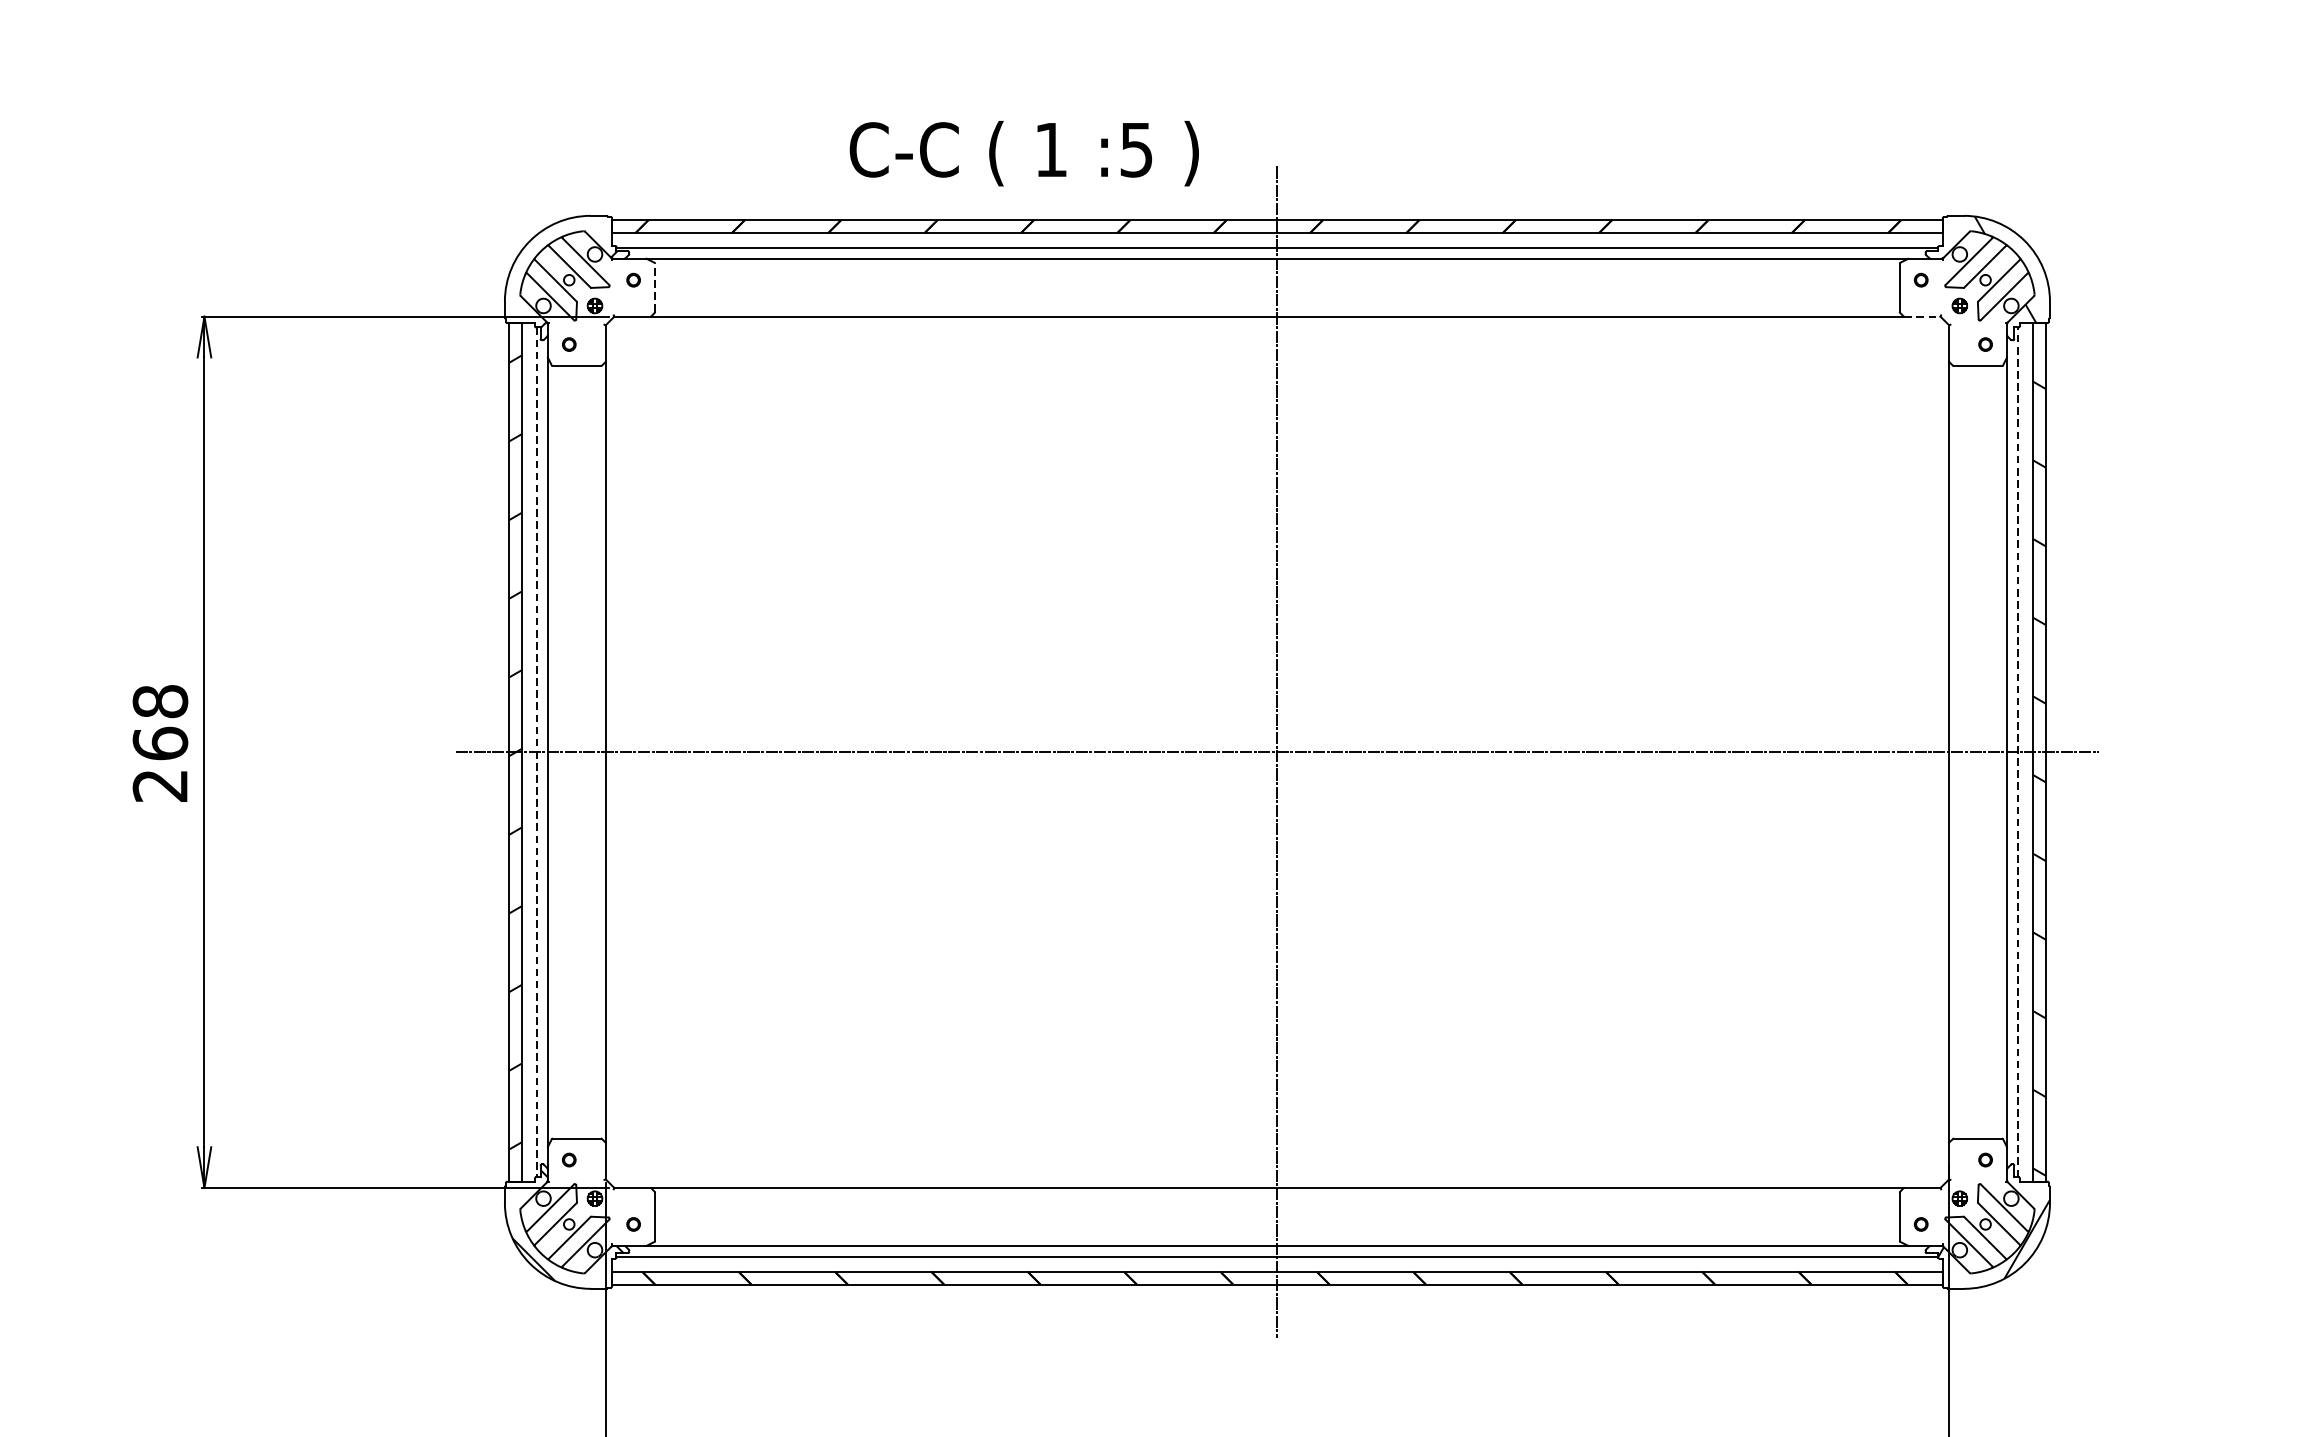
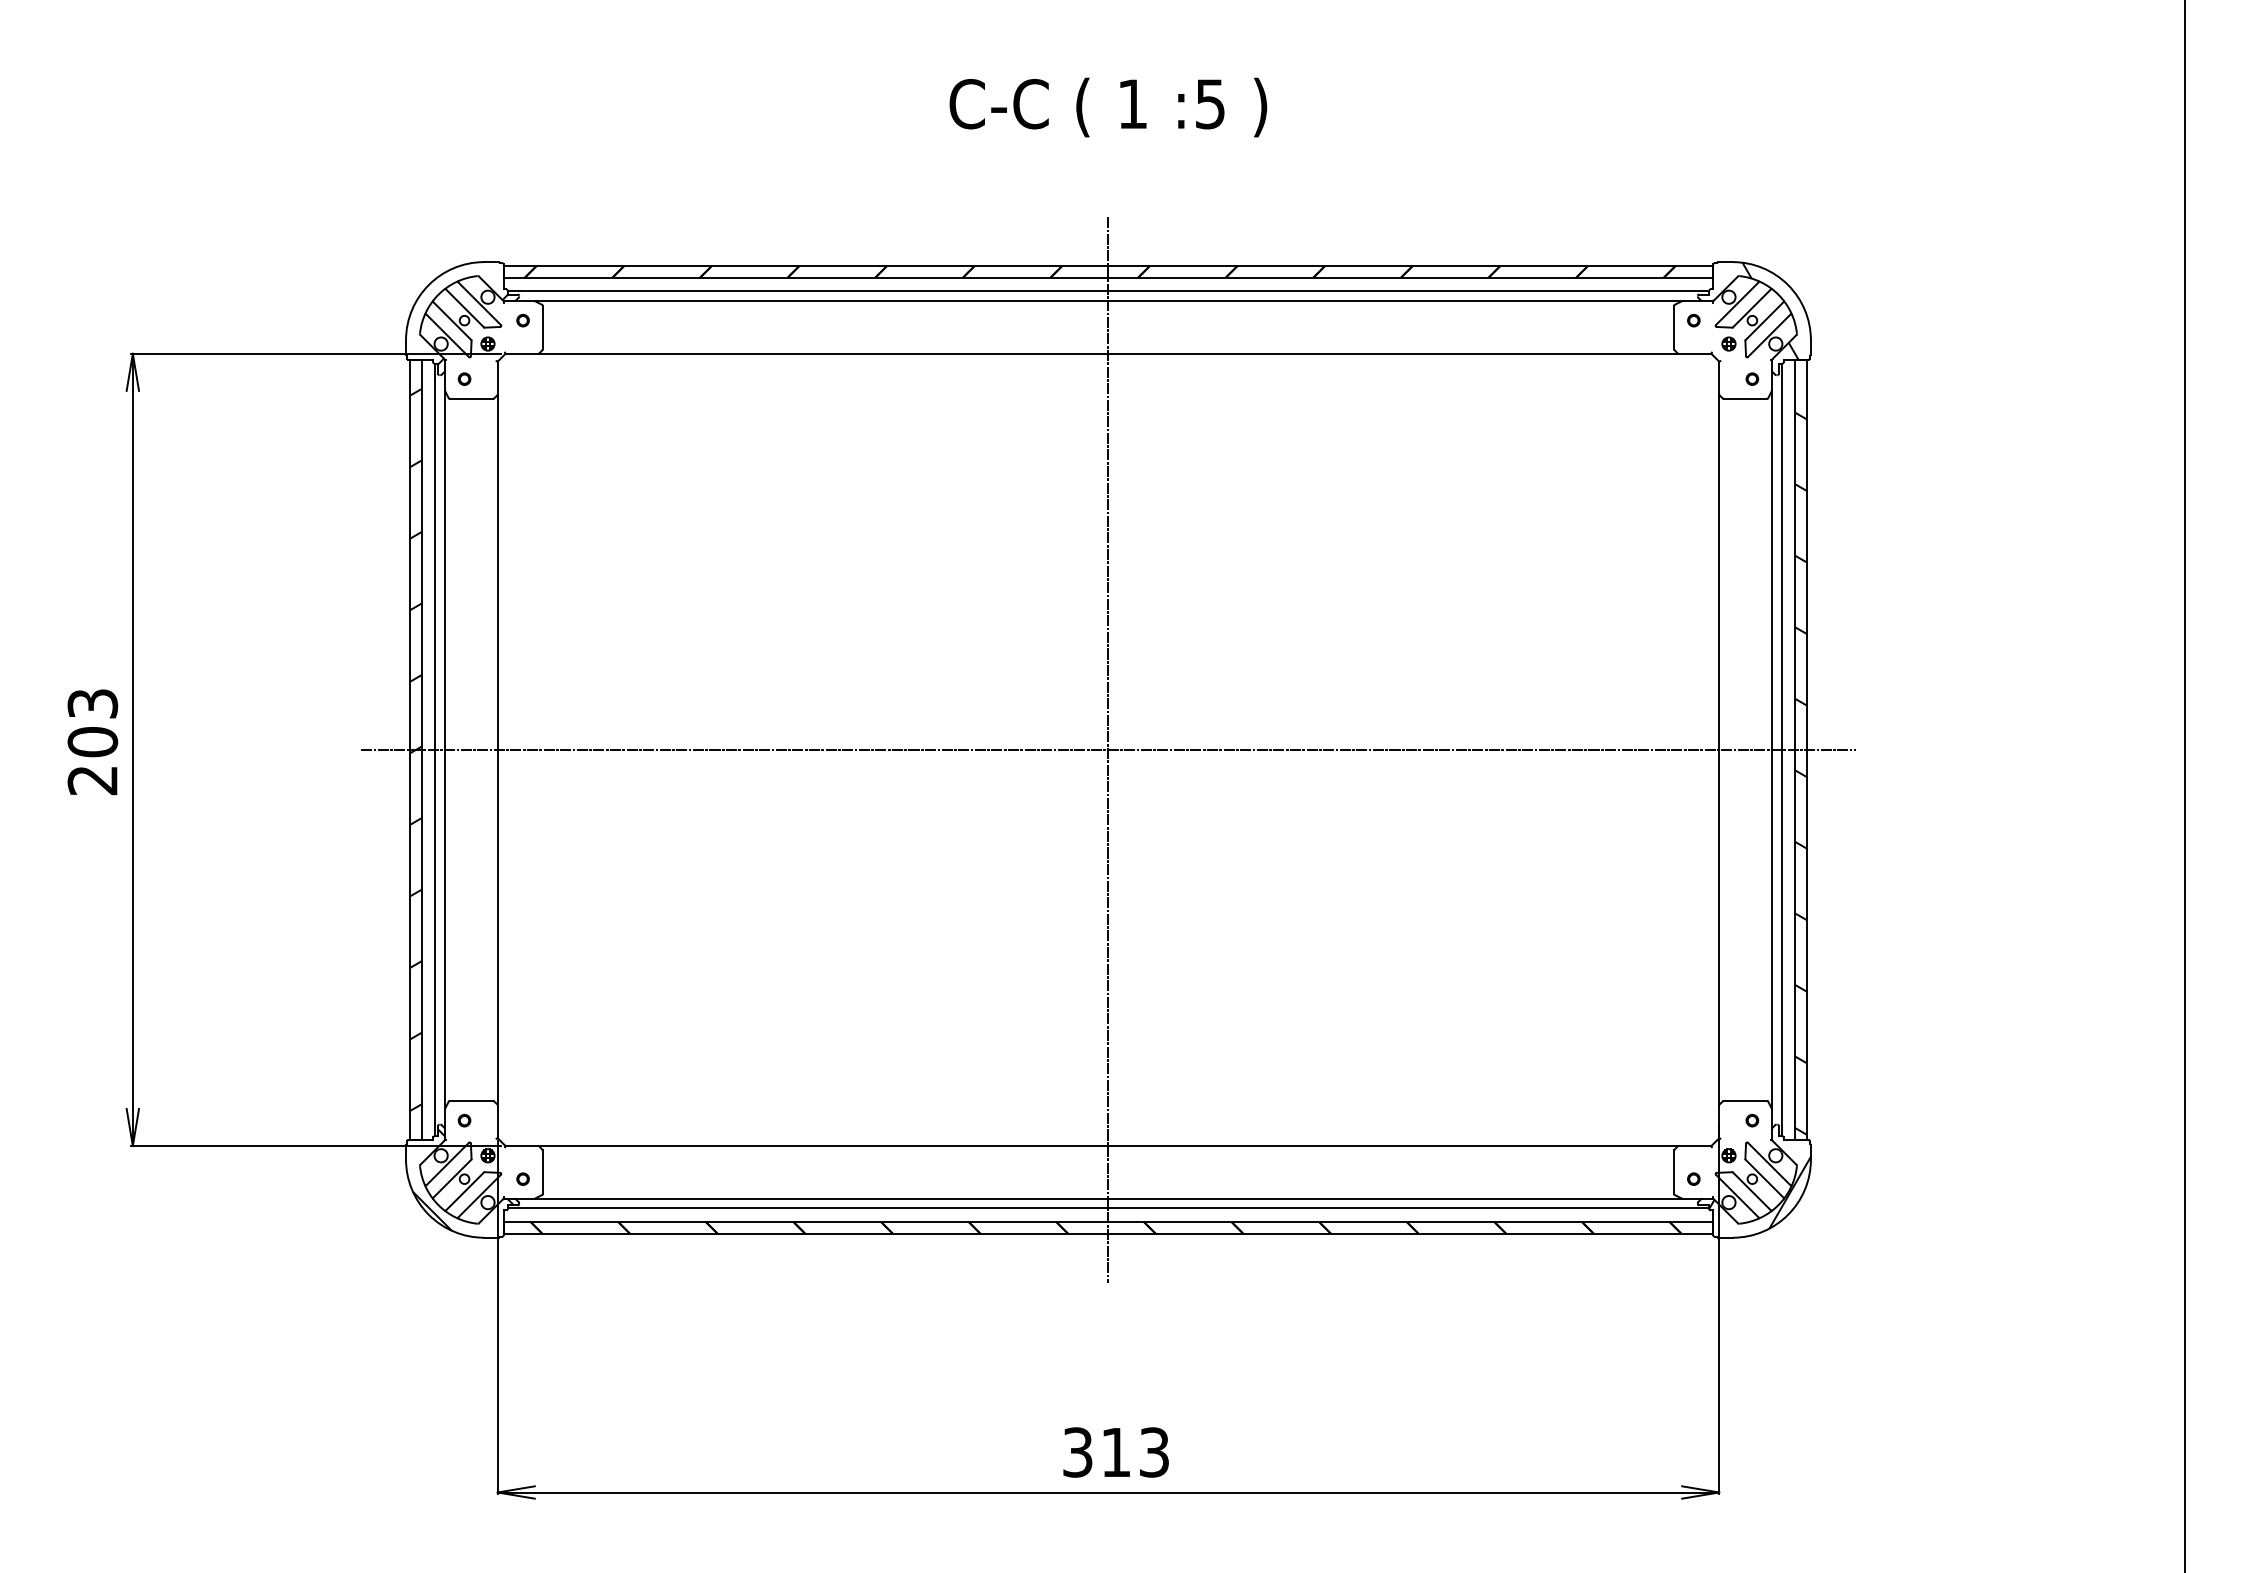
text: (1024, 153) -> (1108, 107), moved
line: (654, 287) -> (542, 327), dashed -> solid
line: (1923, 316) -> (1695, 353), dashed -> solid
text: (160, 722) -> (92, 722), 268 -> 203
line: (2017, 751) -> (1781, 749), dashed -> solid
line: (537, 752) -> (435, 750), dashed -> solid

